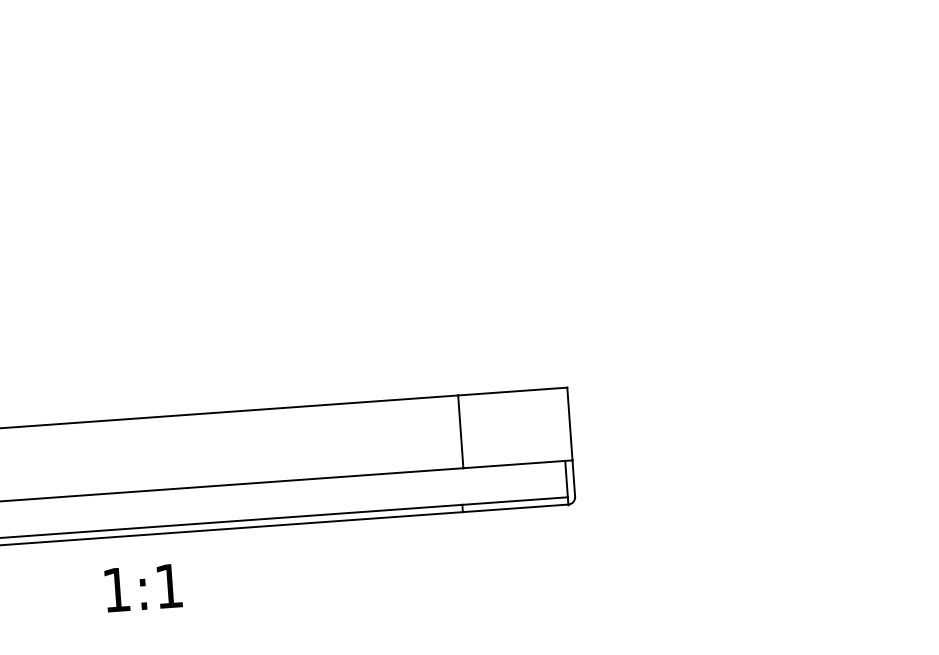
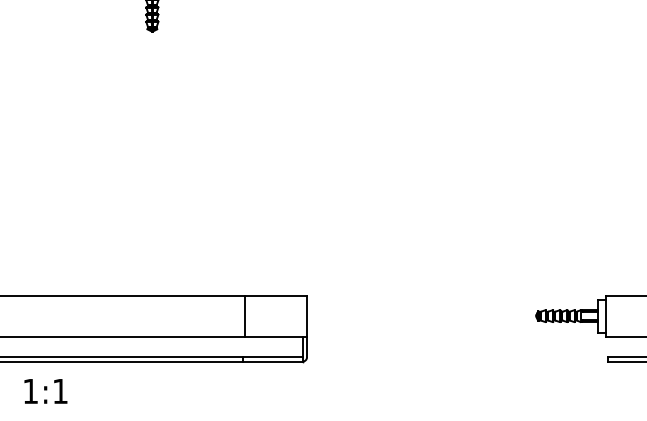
text: (142, 588) -> (45, 391), moved

